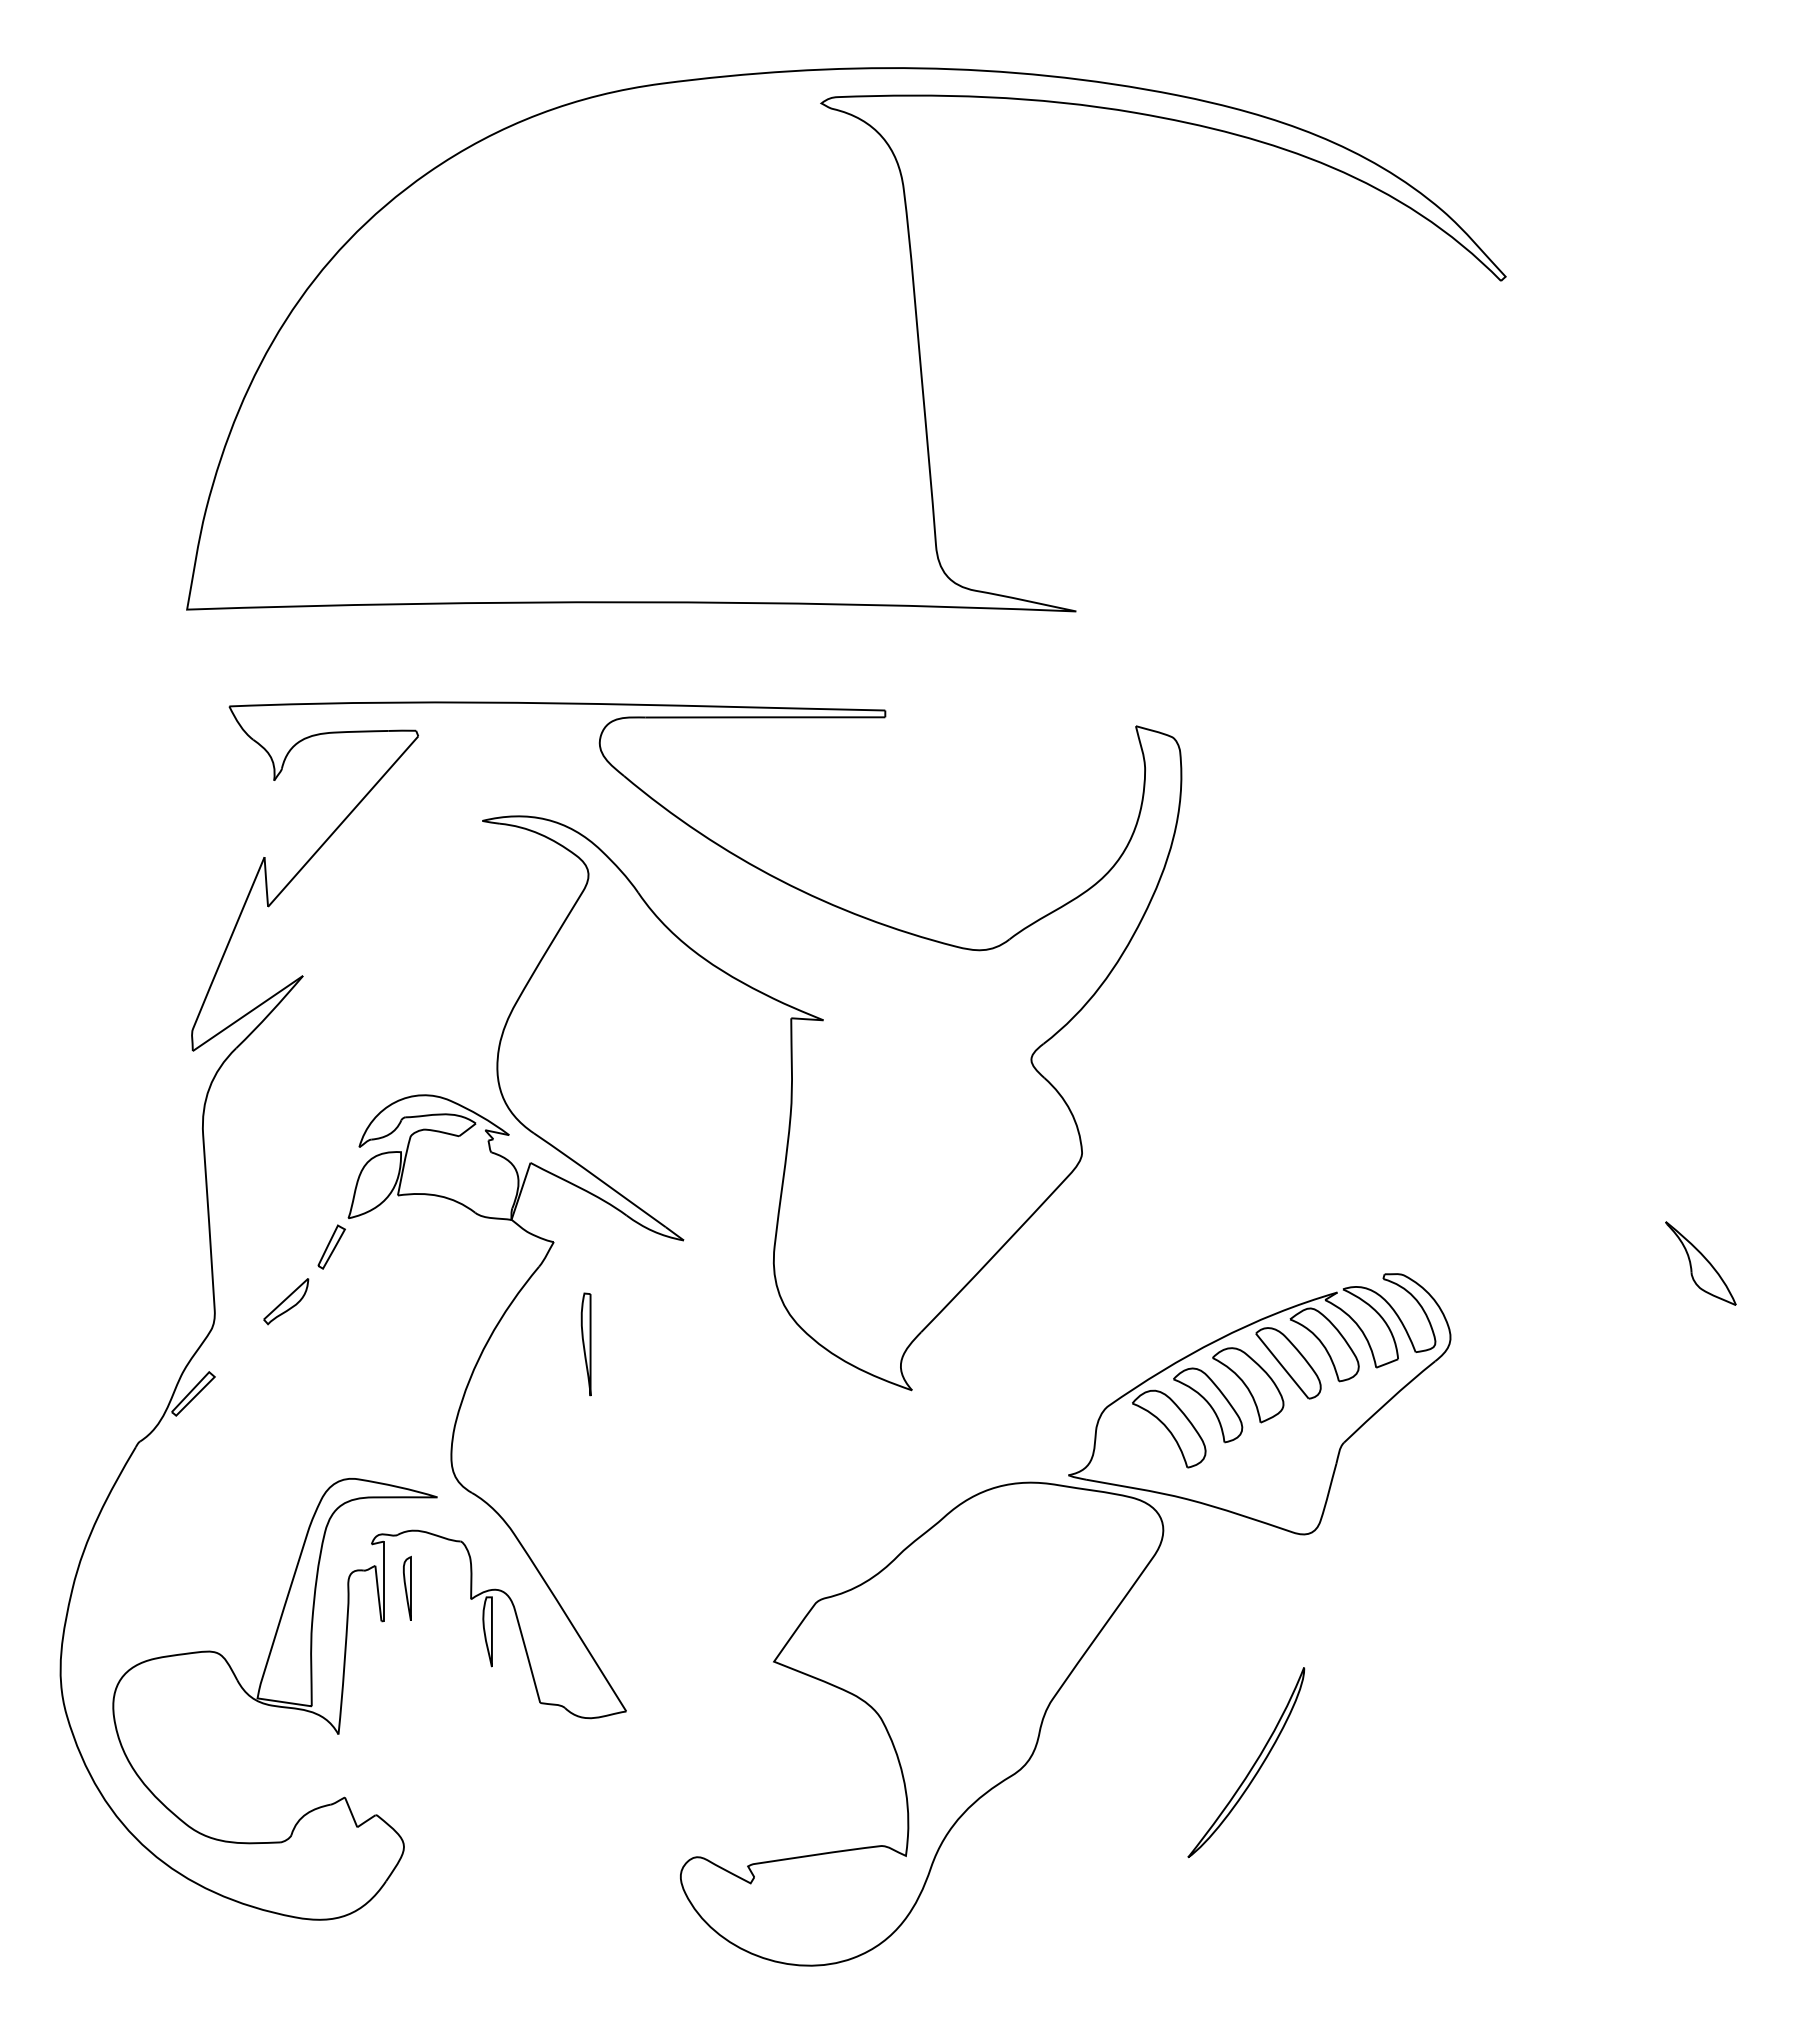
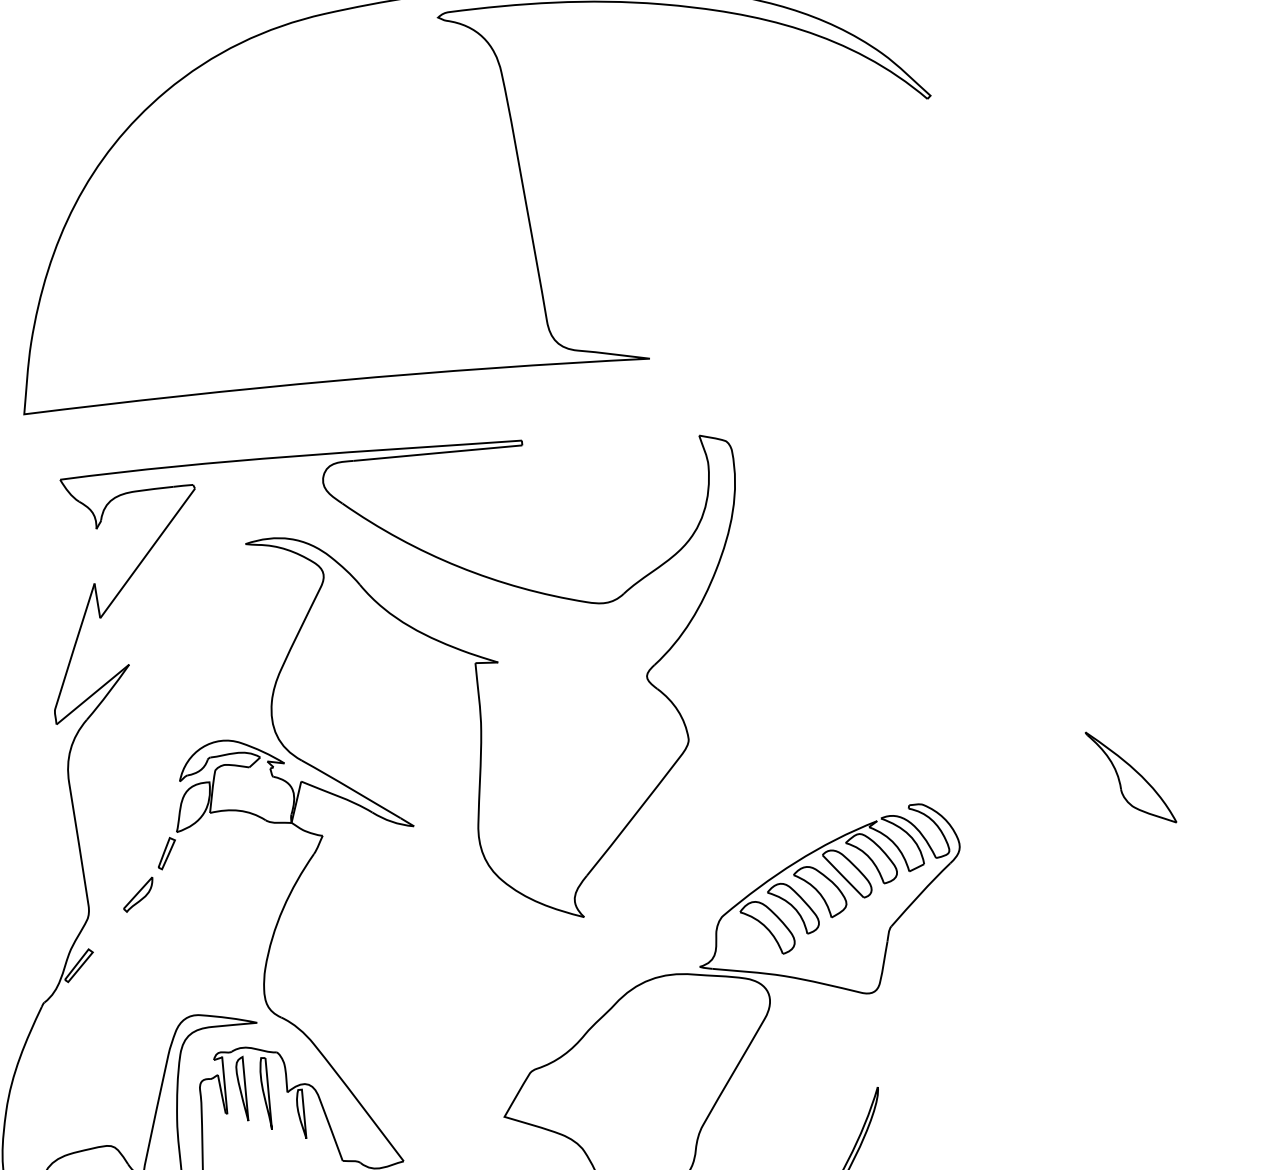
part: (1700, 1263) -> (1130, 777), size x1.67
part: (585, 1344) -> (265, 1093), moved
part: (407, 1588) -> (241, 1088), size x1.43

